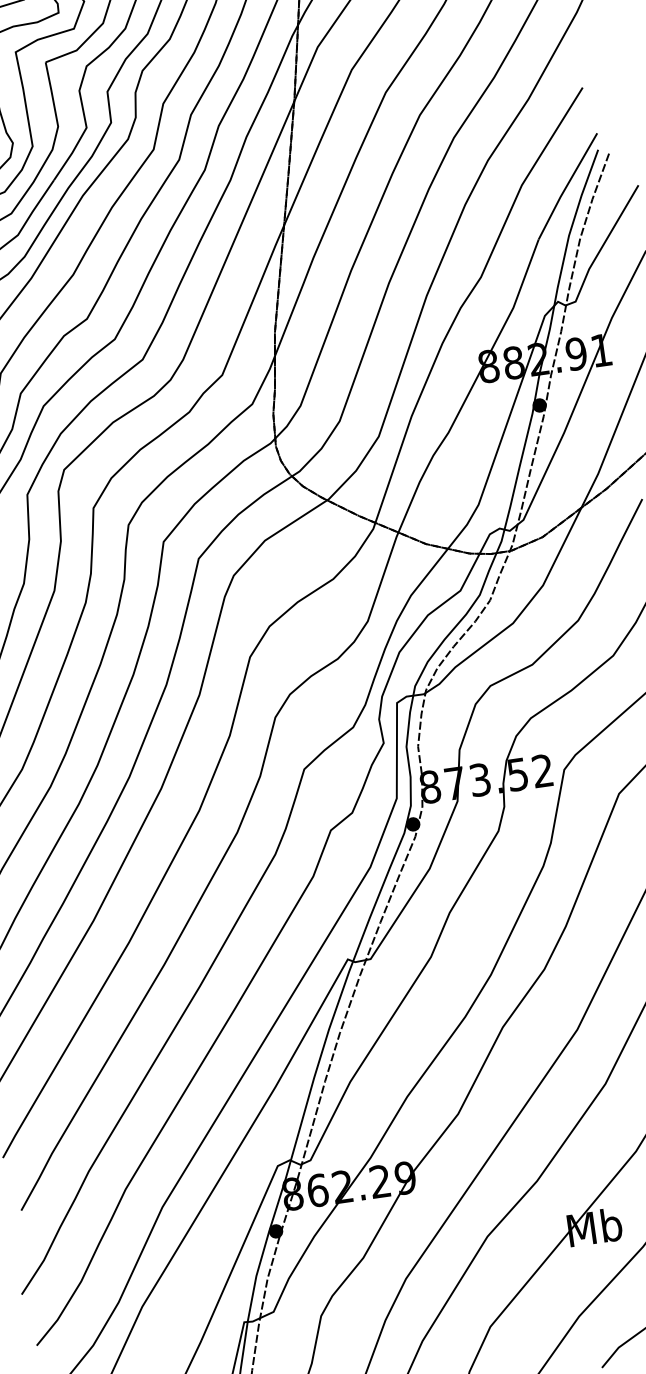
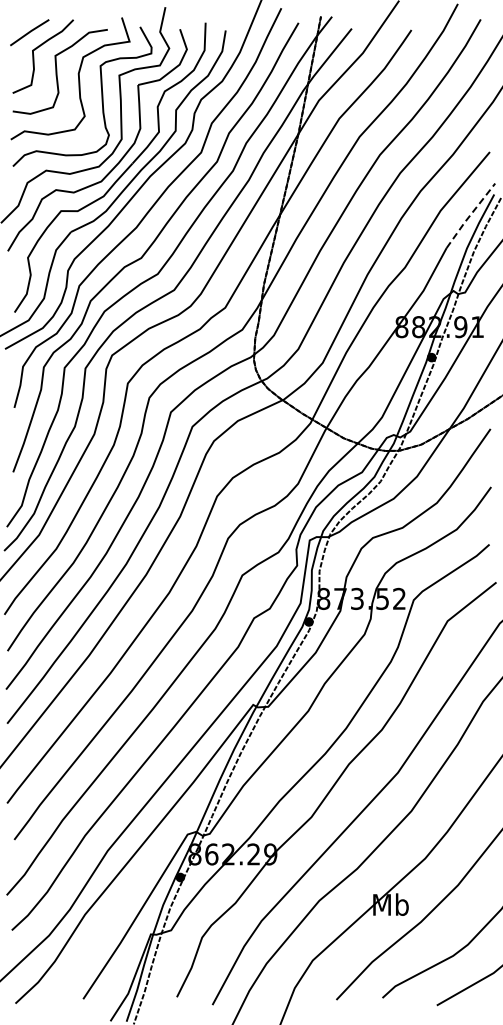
line: (565, 186) -> (469, 215), solid -> dashed

